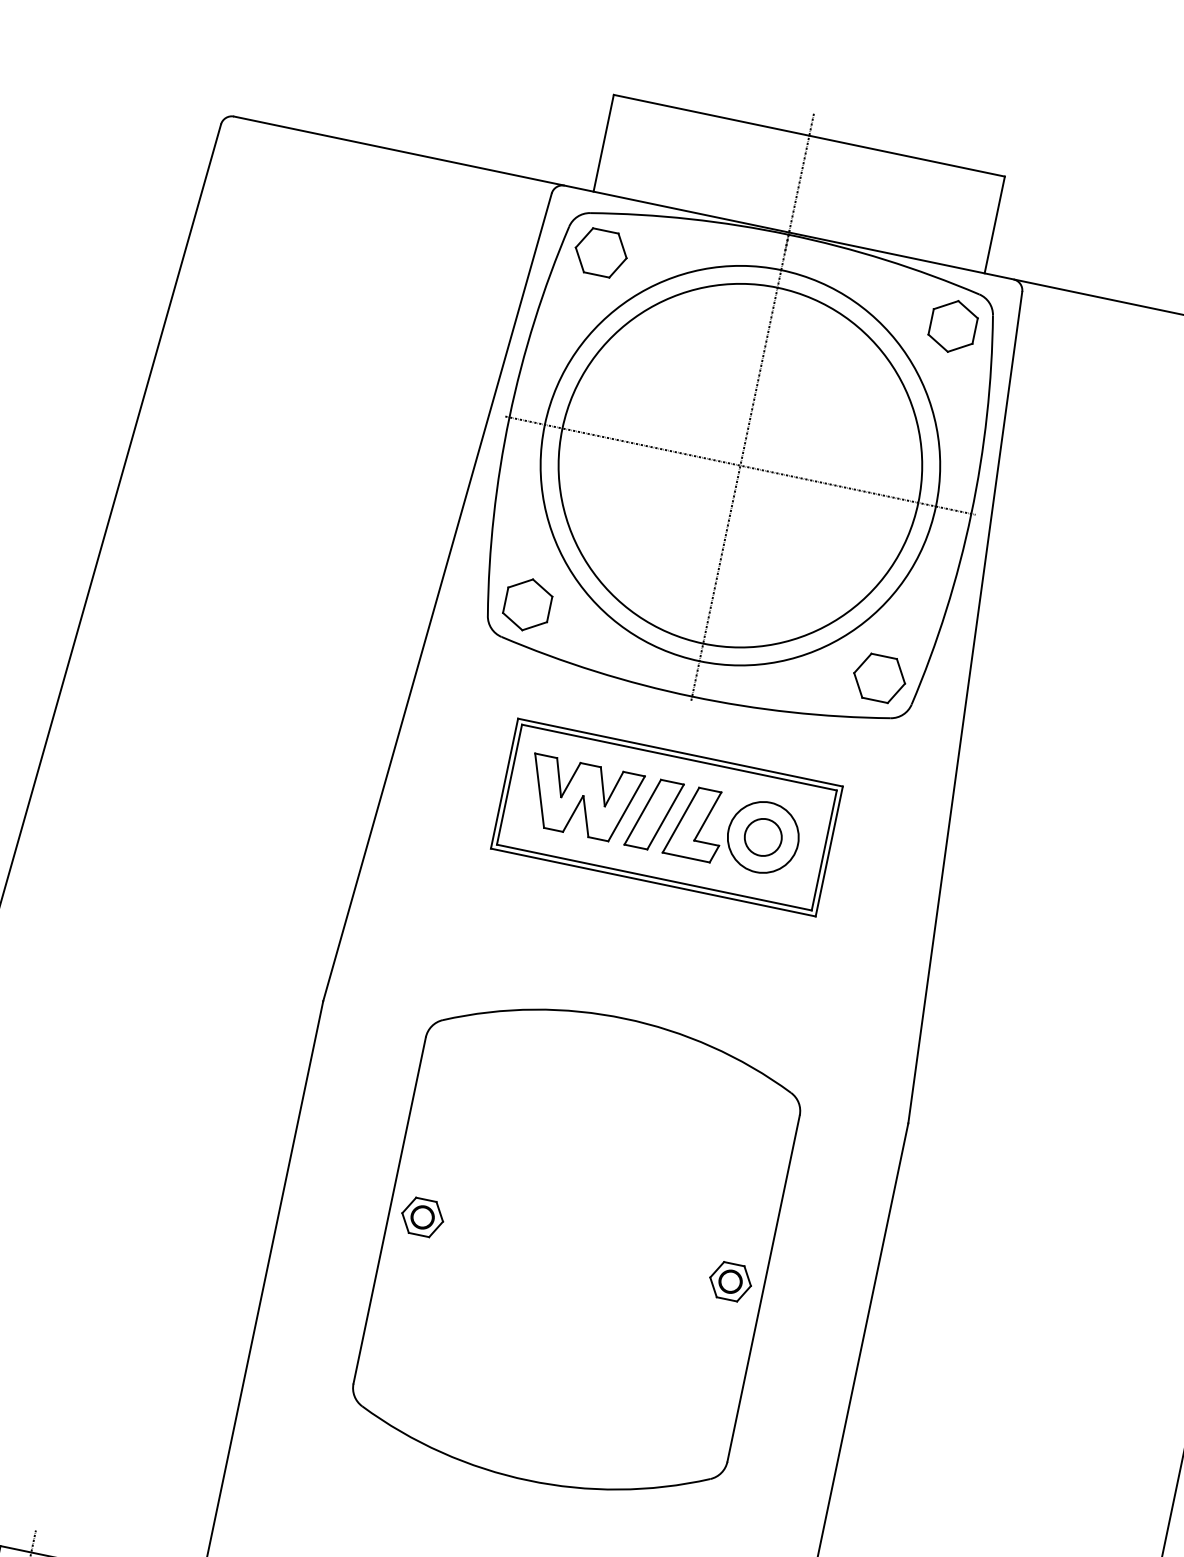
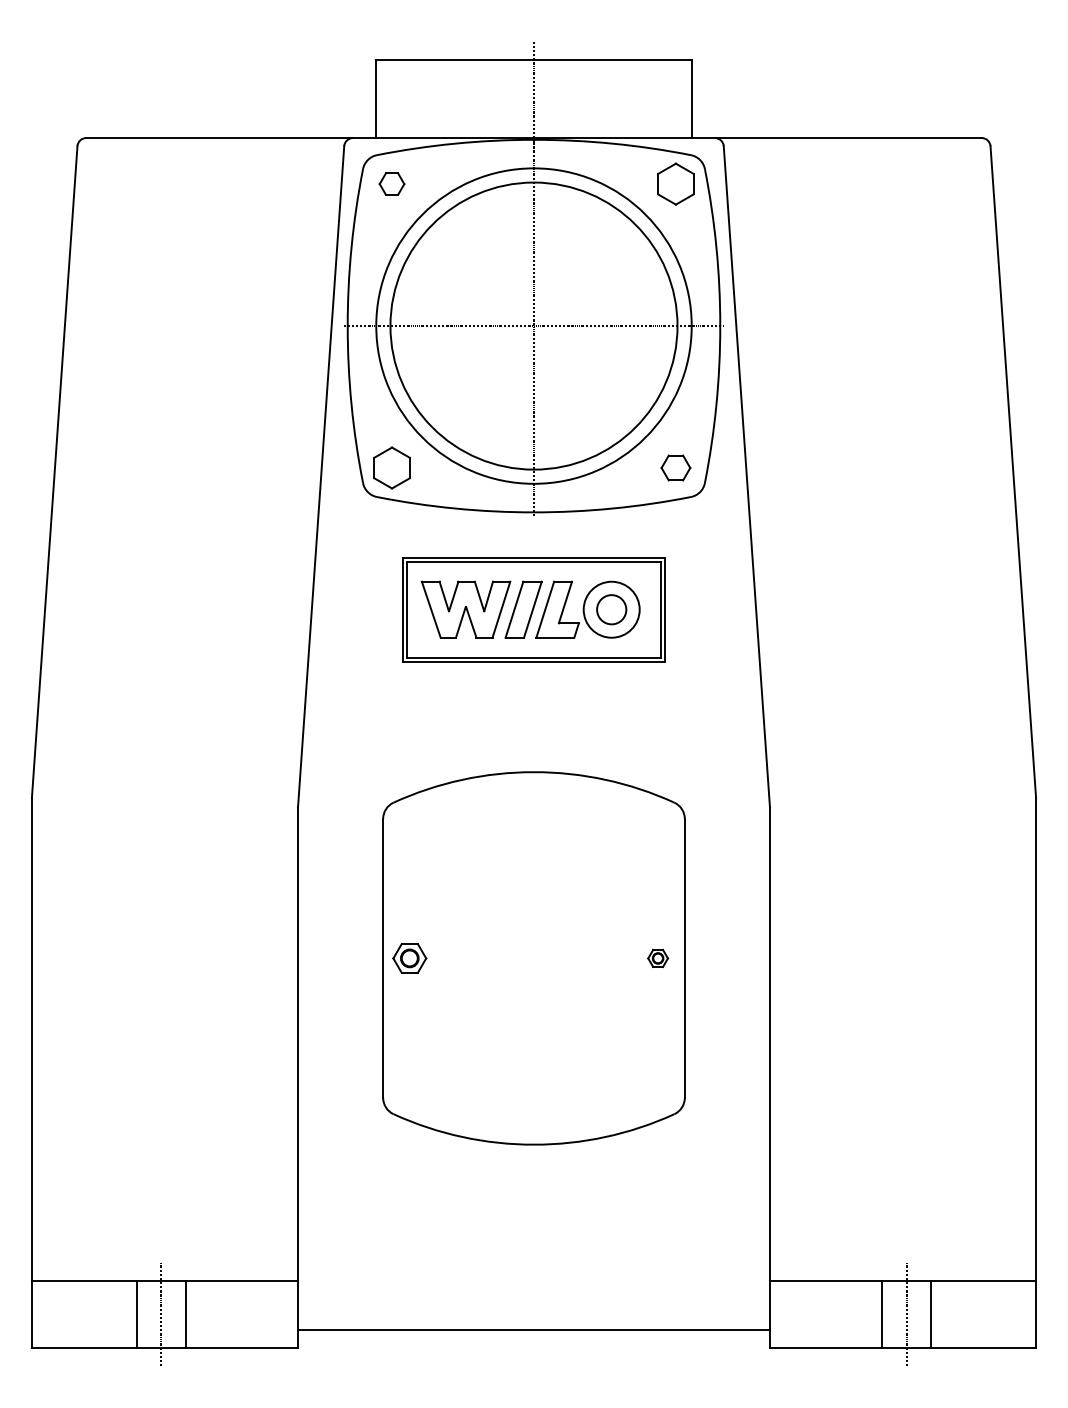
part: (600, 251) -> (391, 183), size x0.6
part: (879, 677) -> (675, 467), size x0.7
part: (729, 1281) -> (657, 958), size x0.6

